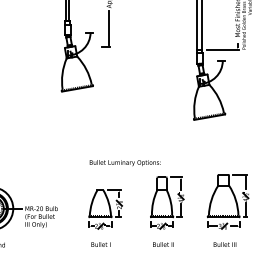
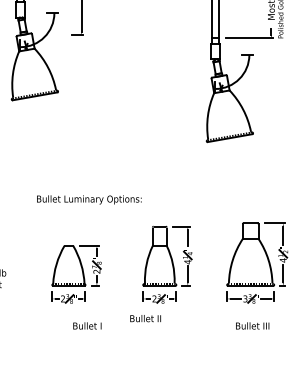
text: (124, 163) -> (88, 200), moved
text: (100, 244) -> (86, 325), moved
text: (163, 244) -> (145, 318), moved

